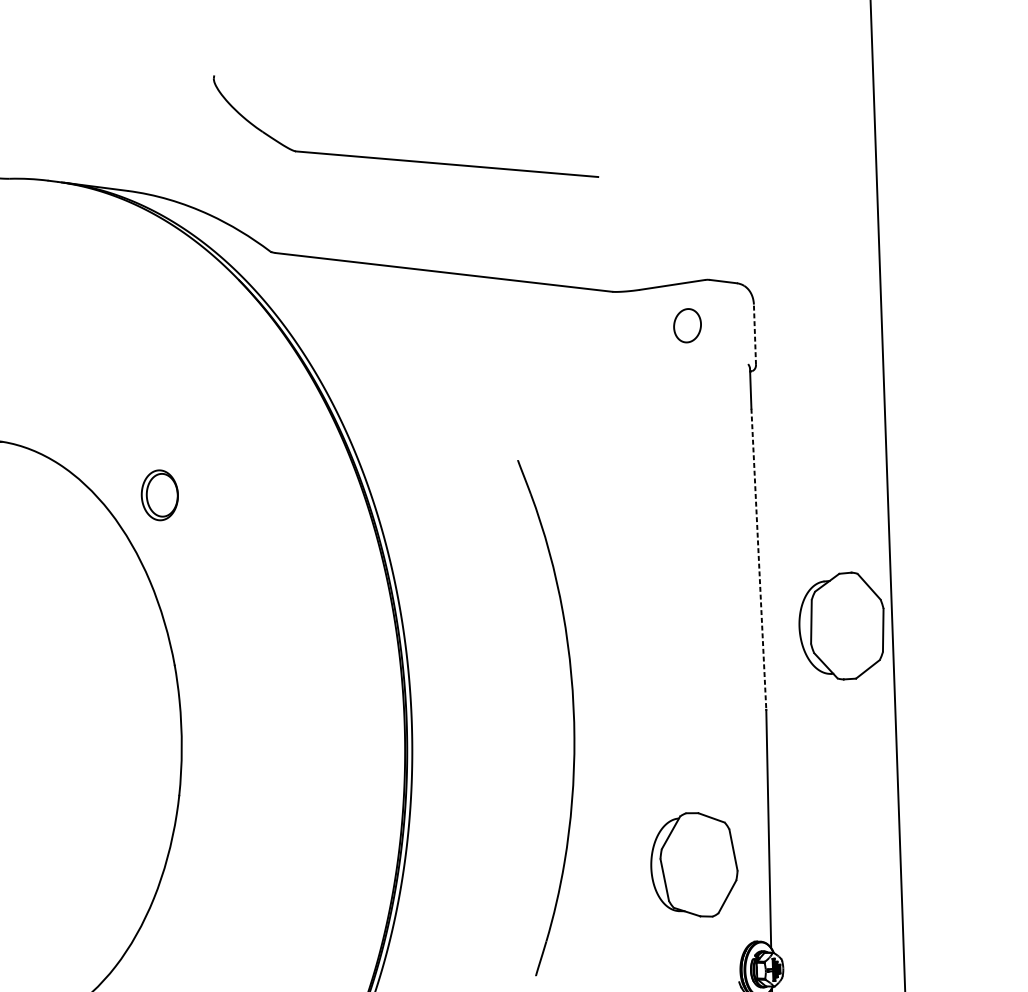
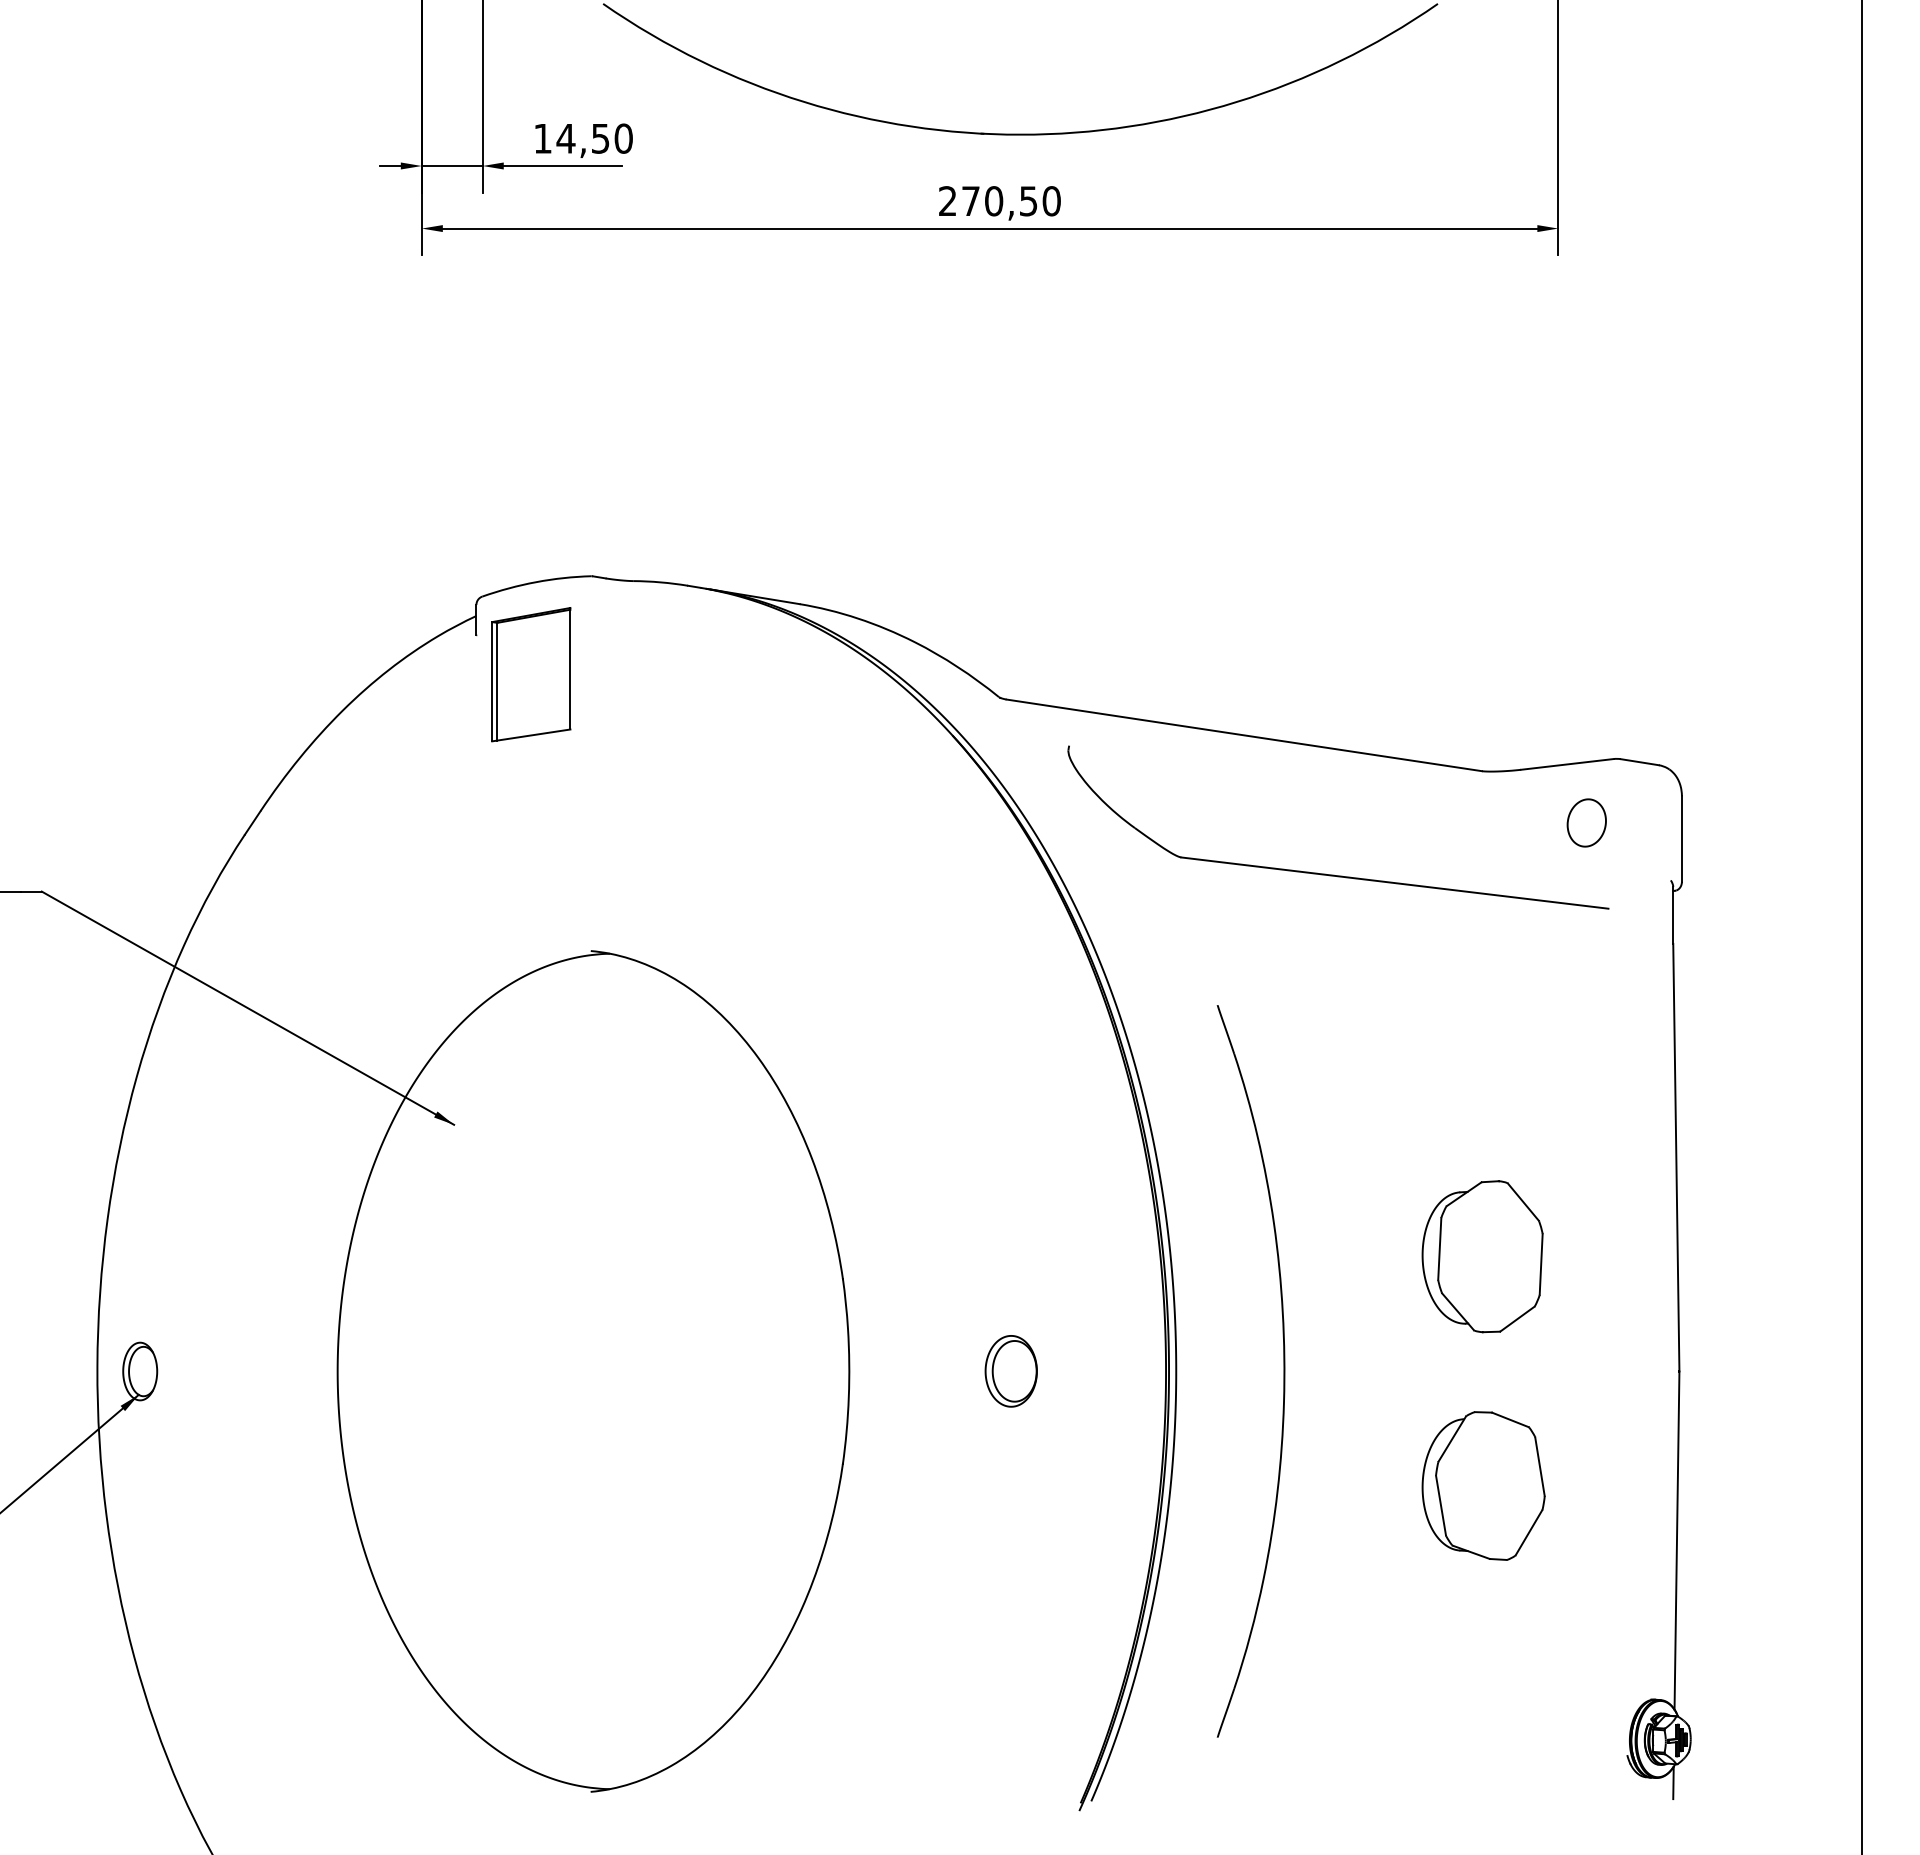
part: (404, 159) -> (1334, 874), moved
line: (754, 335) -> (1681, 839), dashed -> solid
part: (159, 495) -> (1010, 1371), moved
line: (758, 559) -> (1676, 1157), dashed -> solid
part: (841, 626) -> (1482, 1256), moved
part: (573, 716) -> (1283, 1371), moved
part: (694, 864) -> (1483, 1485), moved

